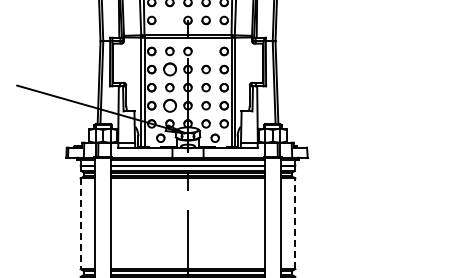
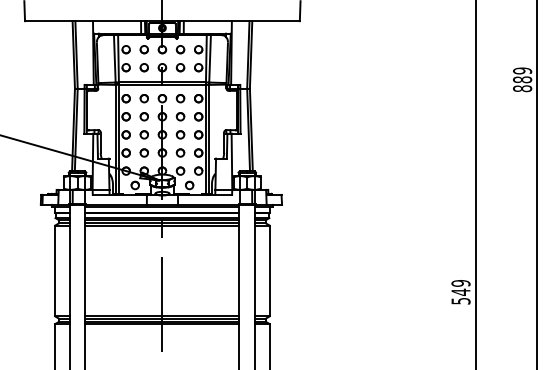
part: (169, 20) -> (143, 67), added
part: (206, 51) -> (180, 98), added
part: (169, 69) -> (143, 116), size x0.62
part: (169, 105) -> (143, 152), size x0.62
line: (295, 223) -> (269, 270), dashed -> solid
line: (81, 224) -> (55, 271), dashed -> solid

